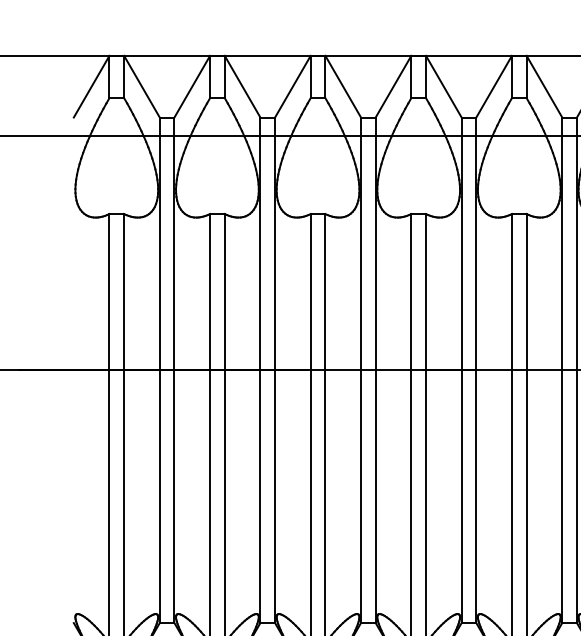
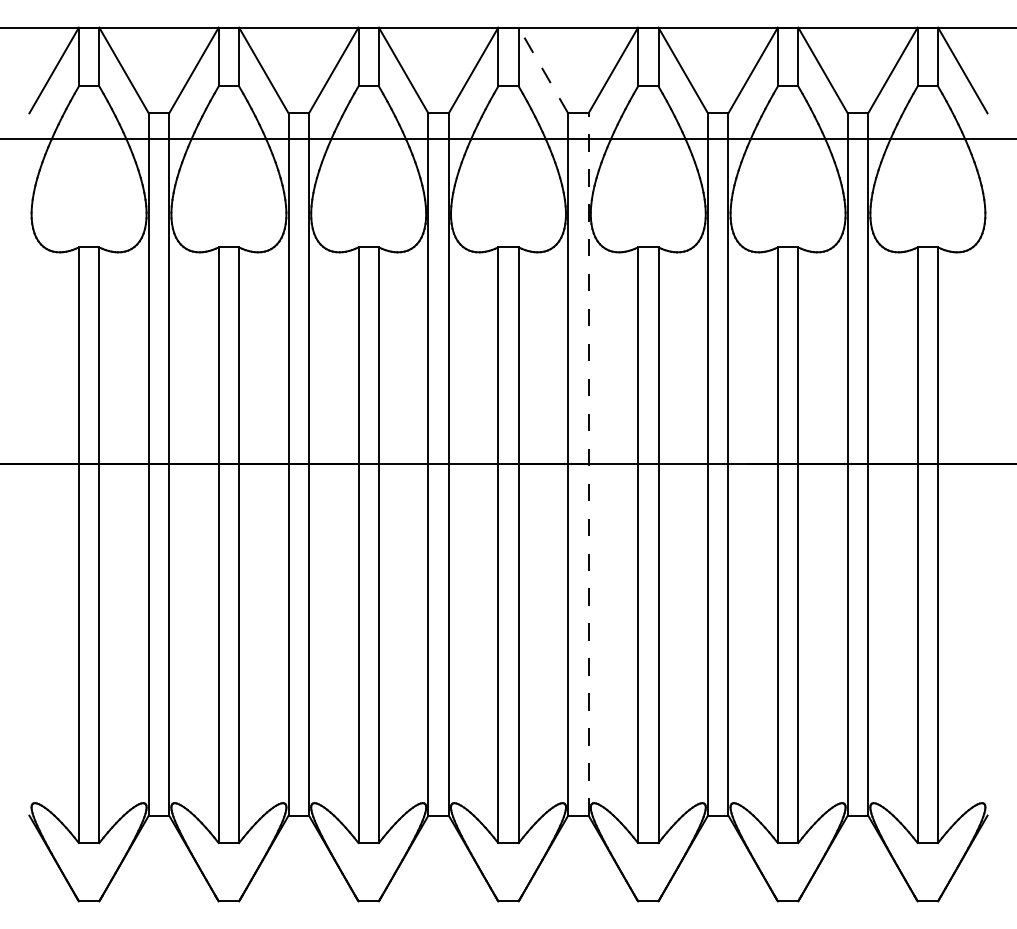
line: (443, 86) -> (543, 70), solid -> dashed
line: (476, 370) -> (588, 464), solid -> dashed

